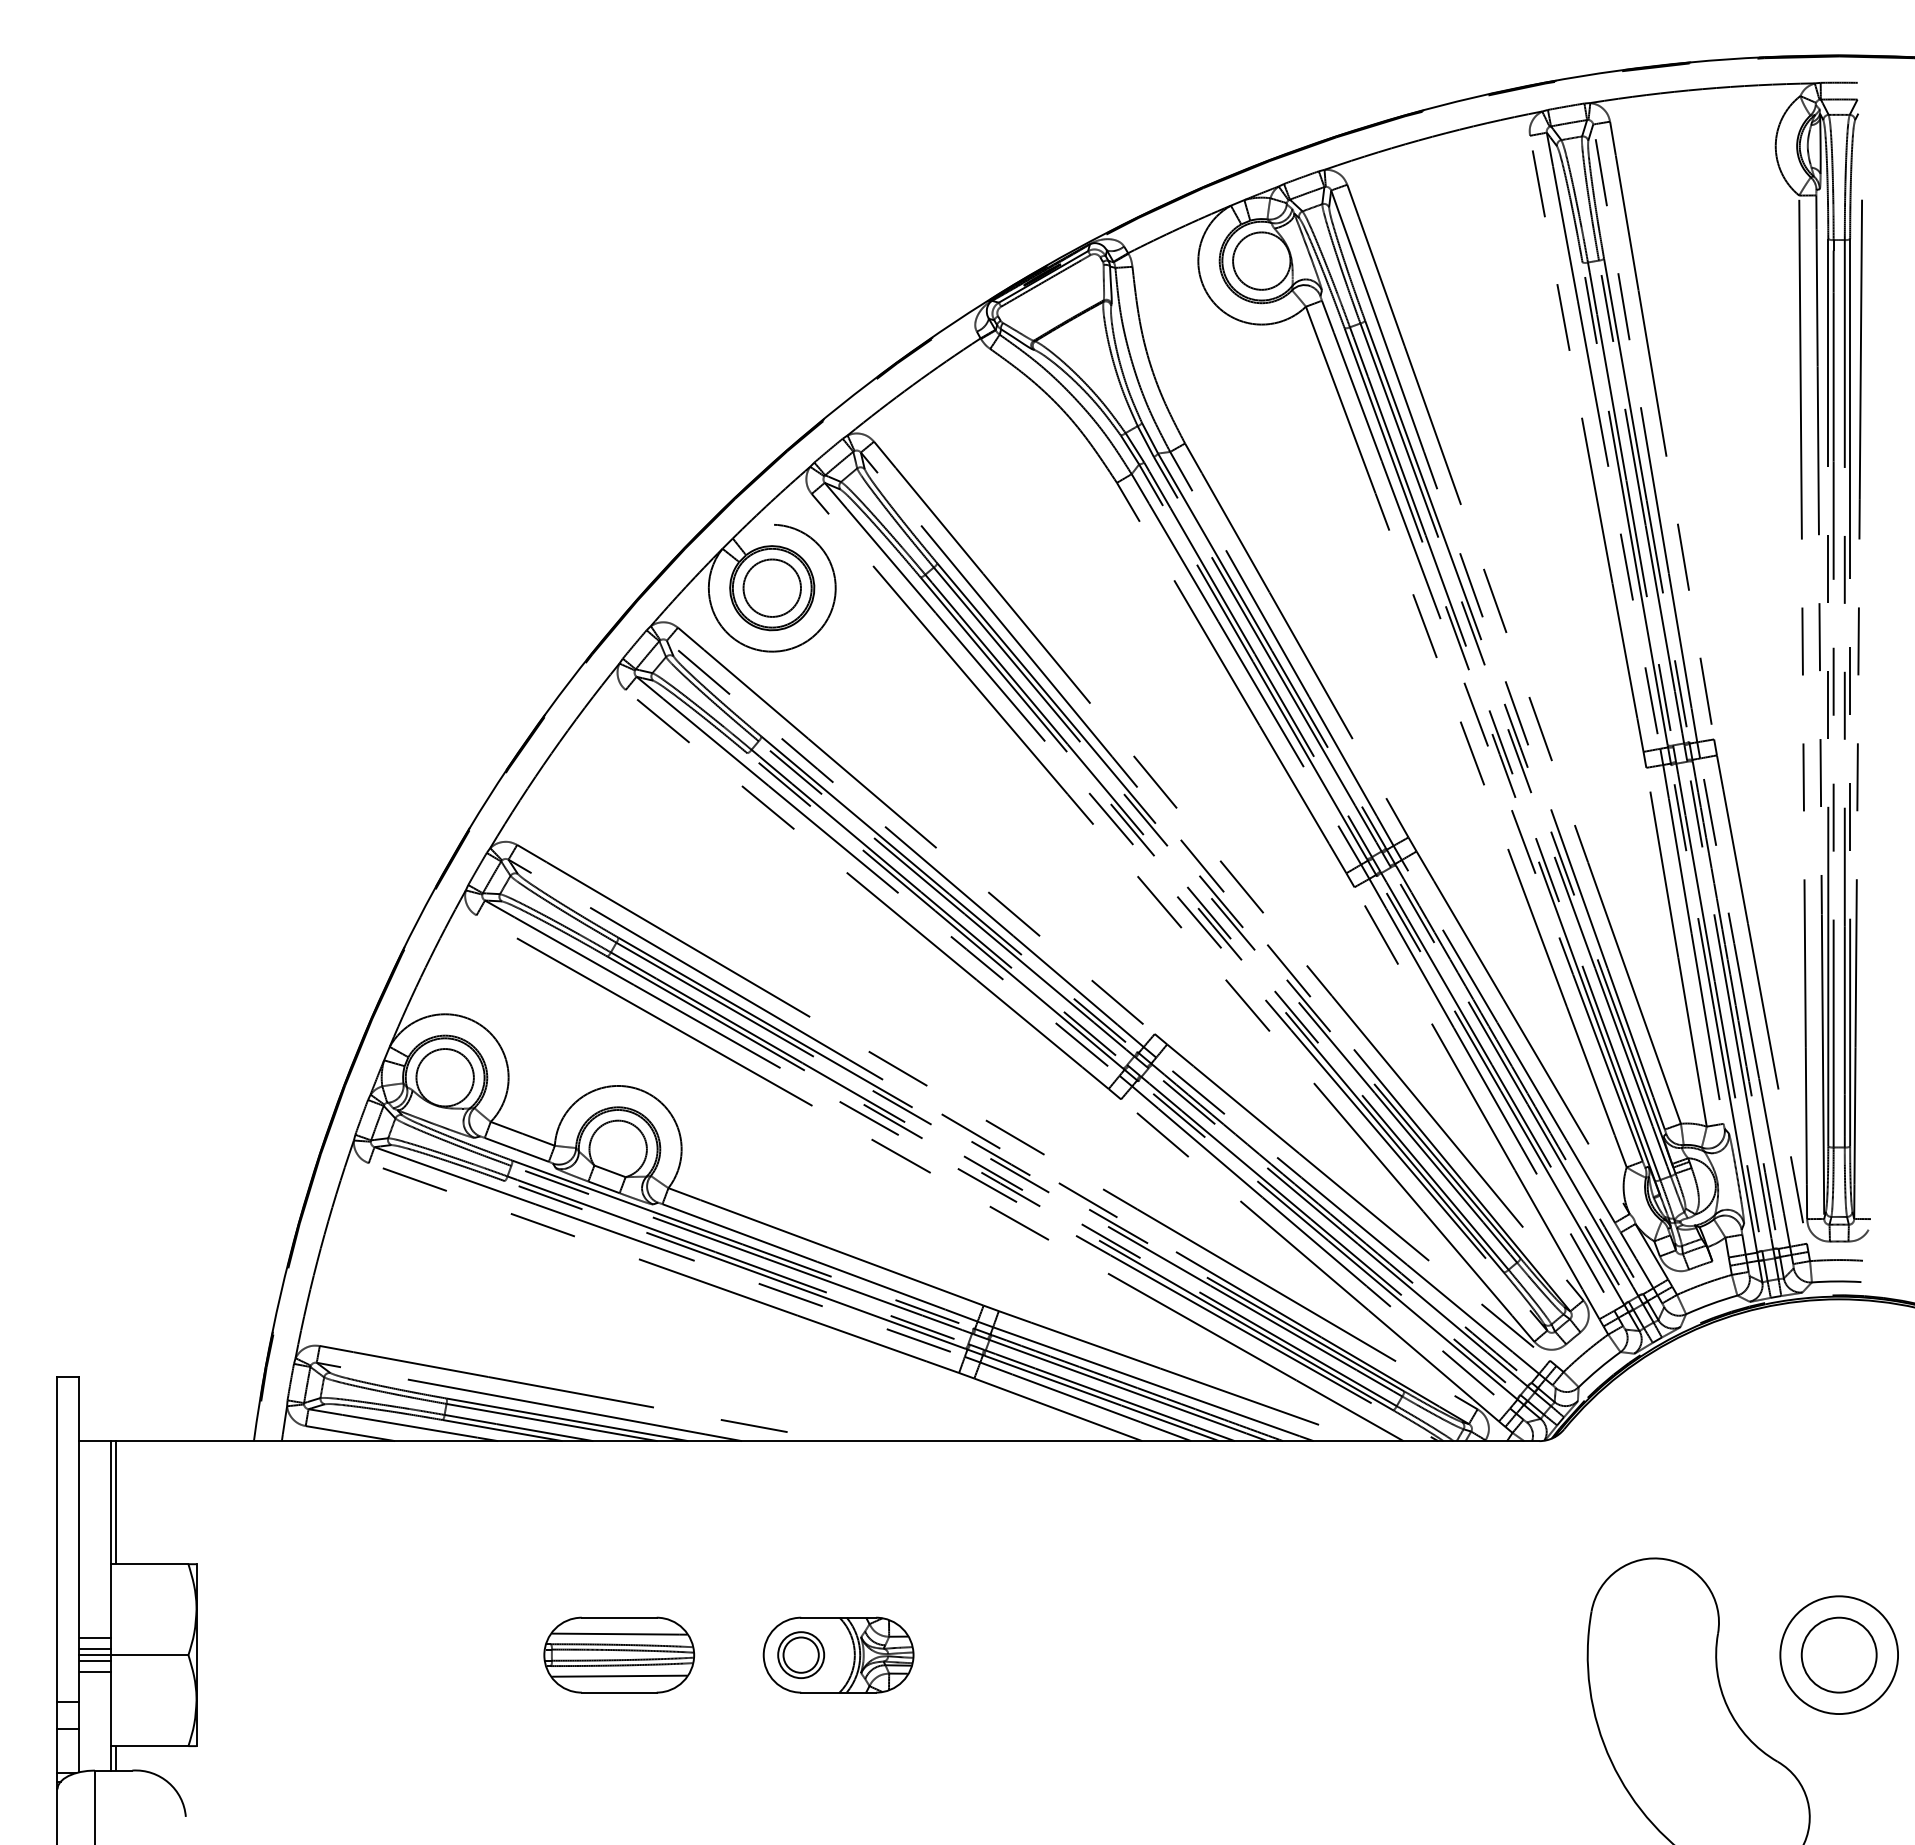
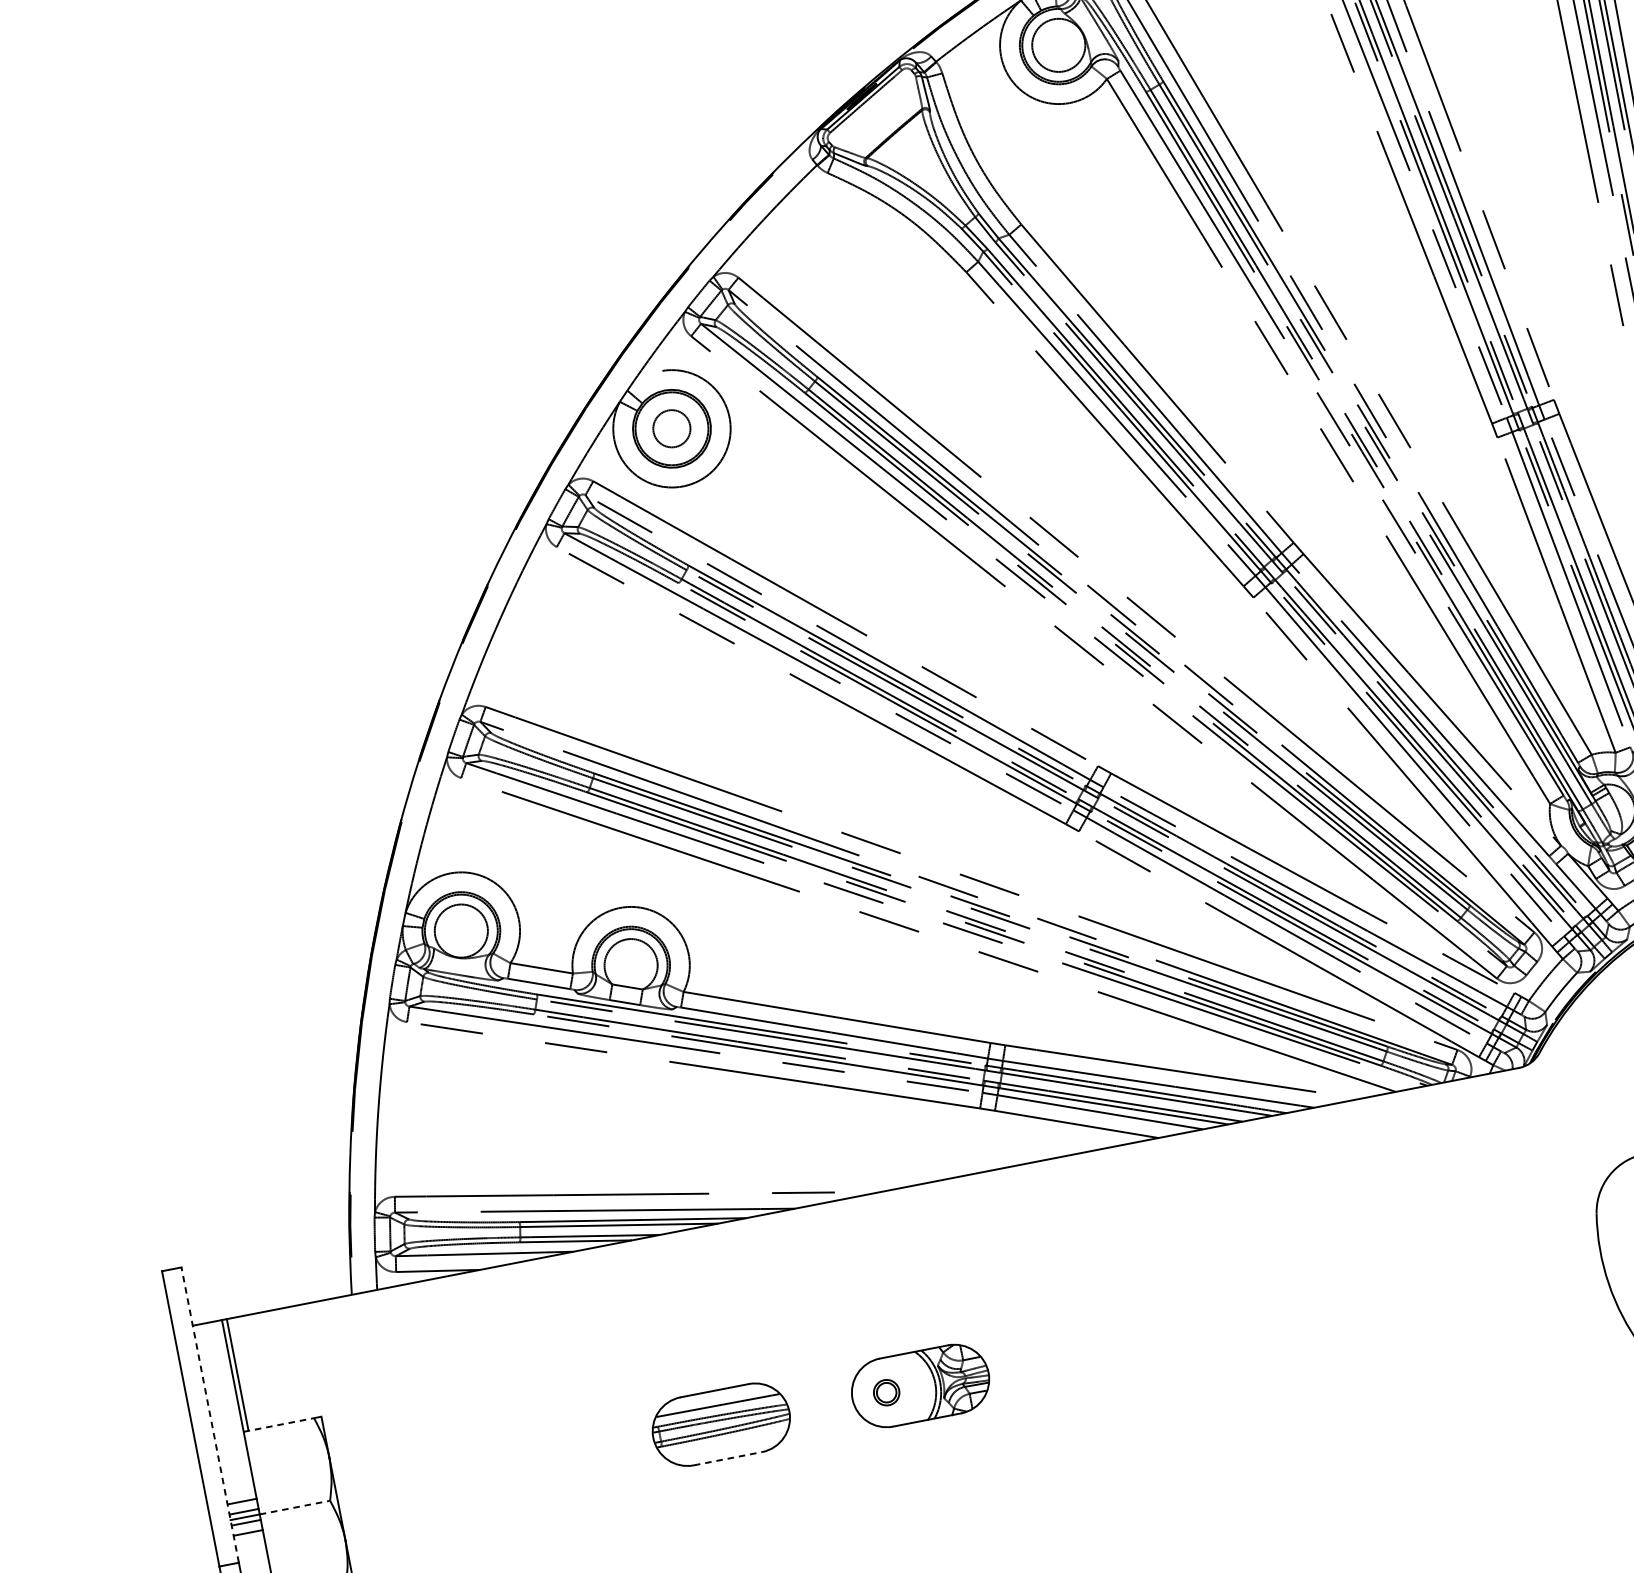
circle: (771, 587) -> (671, 428), size x0.7
line: (78, 1539) -> (209, 1415), solid -> dashed
line: (149, 1564) -> (278, 1425), solid -> dashed
line: (149, 1655) -> (294, 1507), solid -> dashed
part: (801, 1655) -> (886, 1392), size x0.6
line: (619, 1675) -> (725, 1443), removed
line: (619, 1692) -> (728, 1458), solid -> dashed

